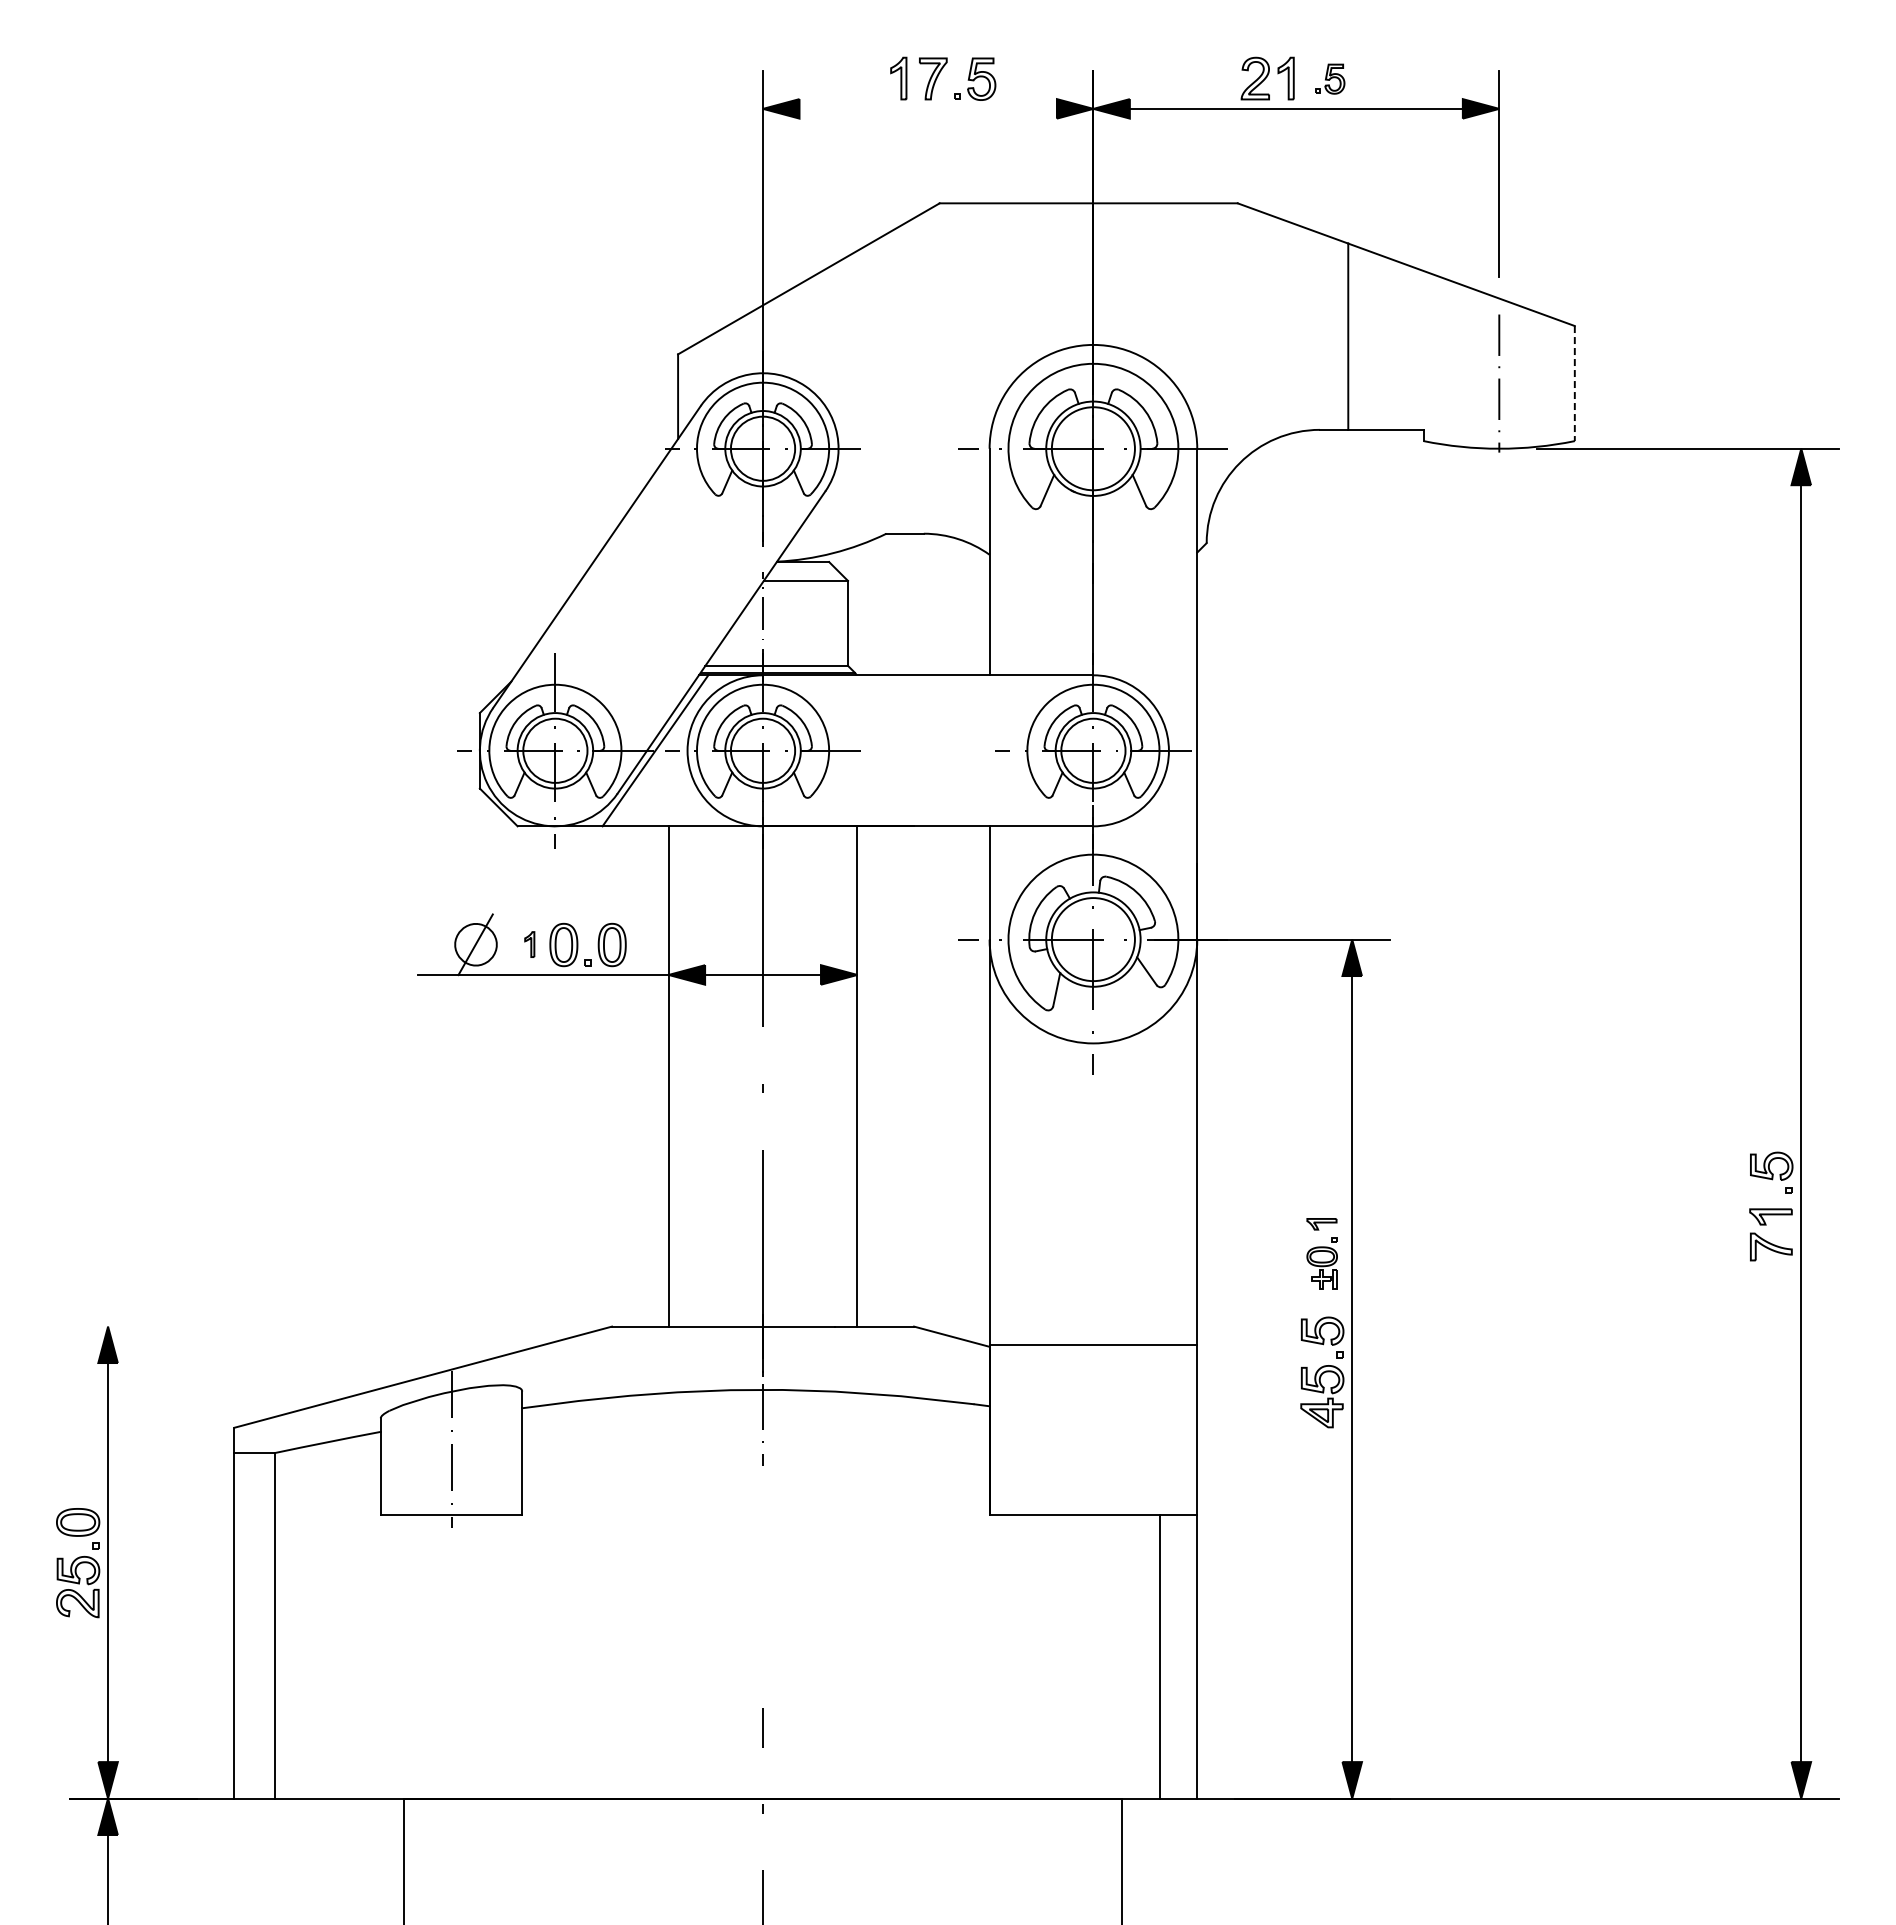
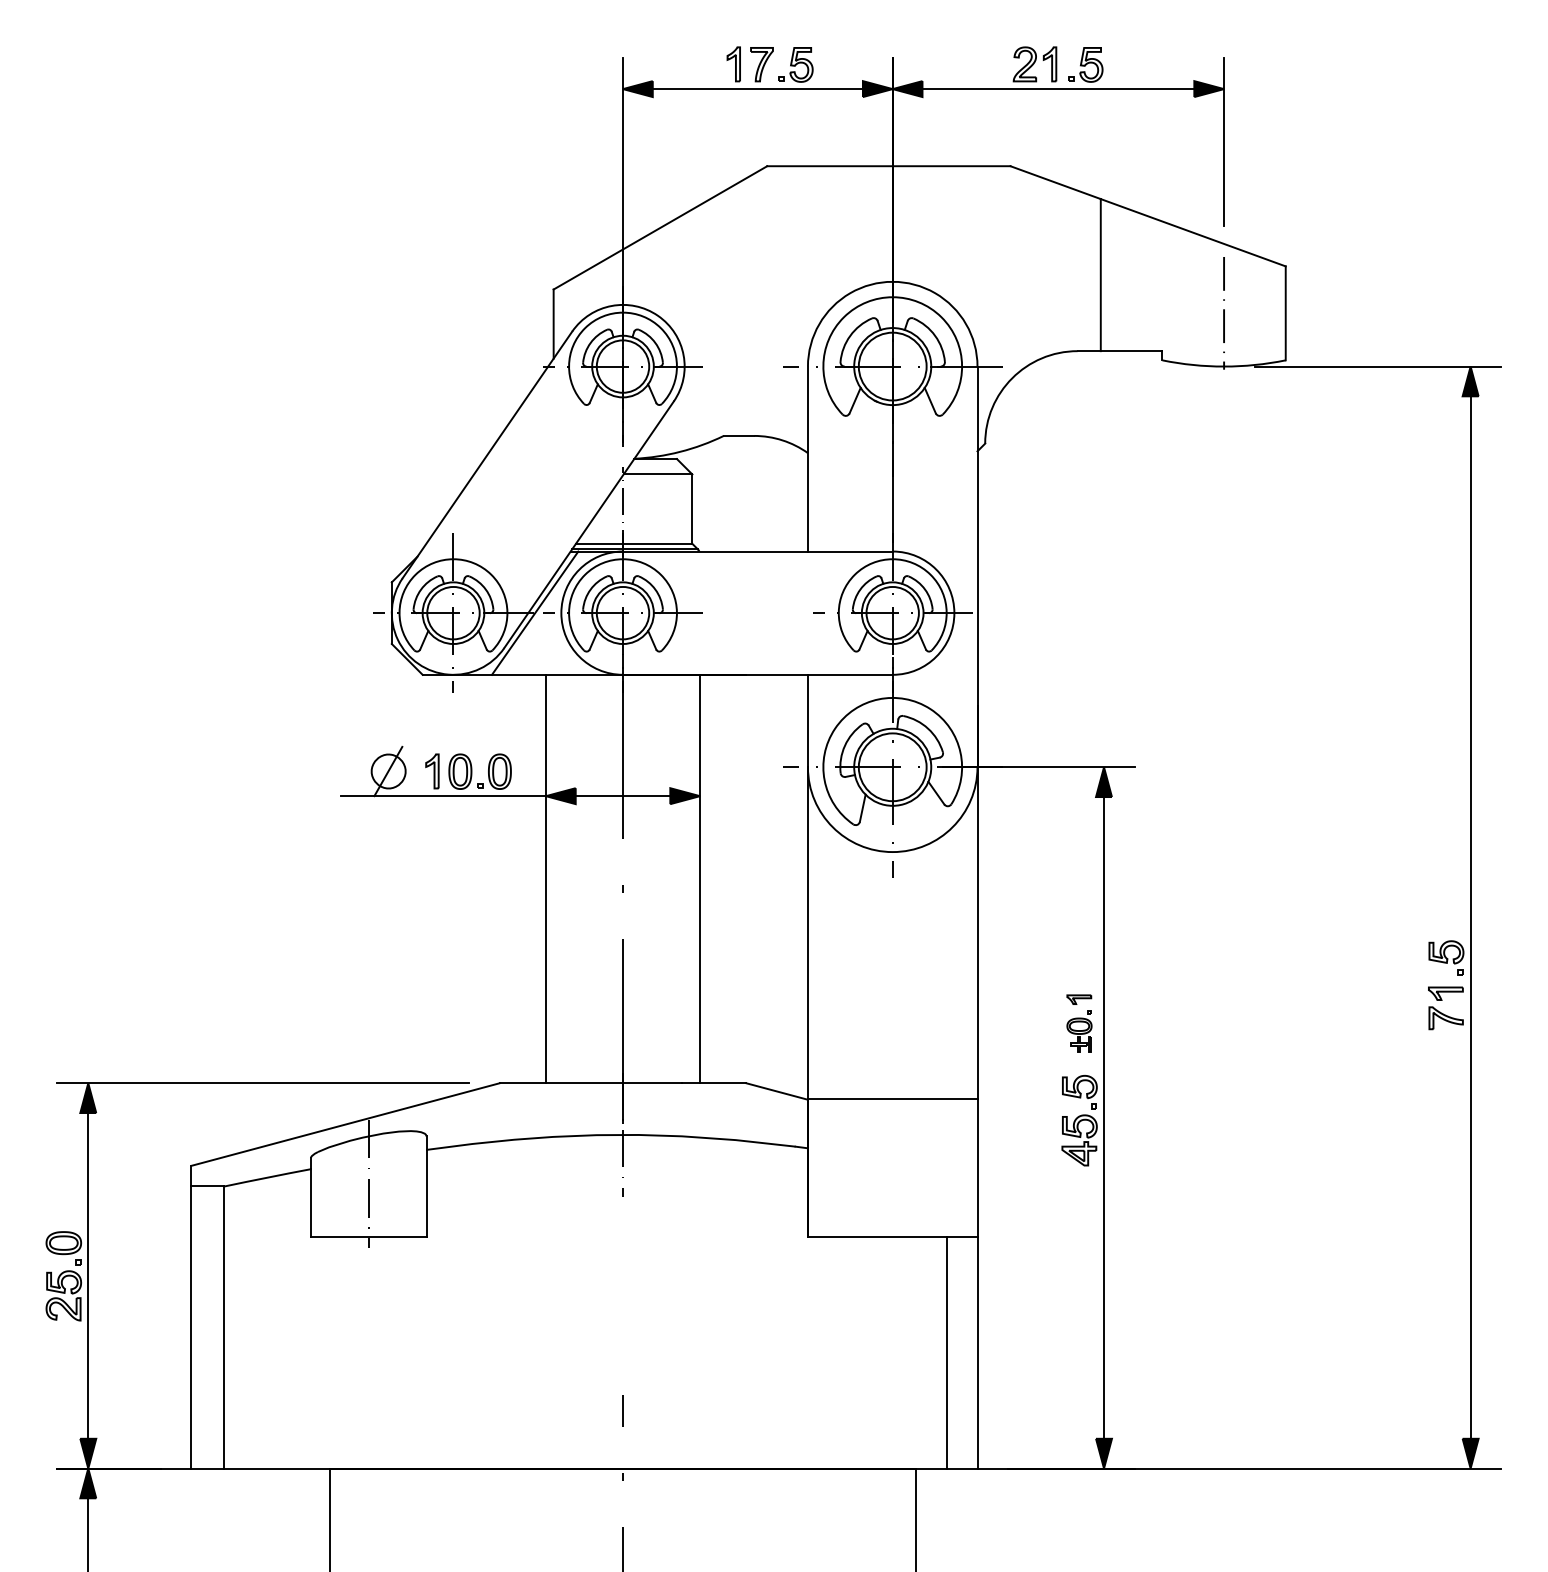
part: (1330, 78) -> (1086, 64), size x1.43
line: (927, 108) -> (757, 88), added
line: (1574, 383) -> (1285, 313), dashed -> solid
part: (529, 944) -> (432, 771), size x1.67
line: (322, 1326) -> (263, 1083), added

